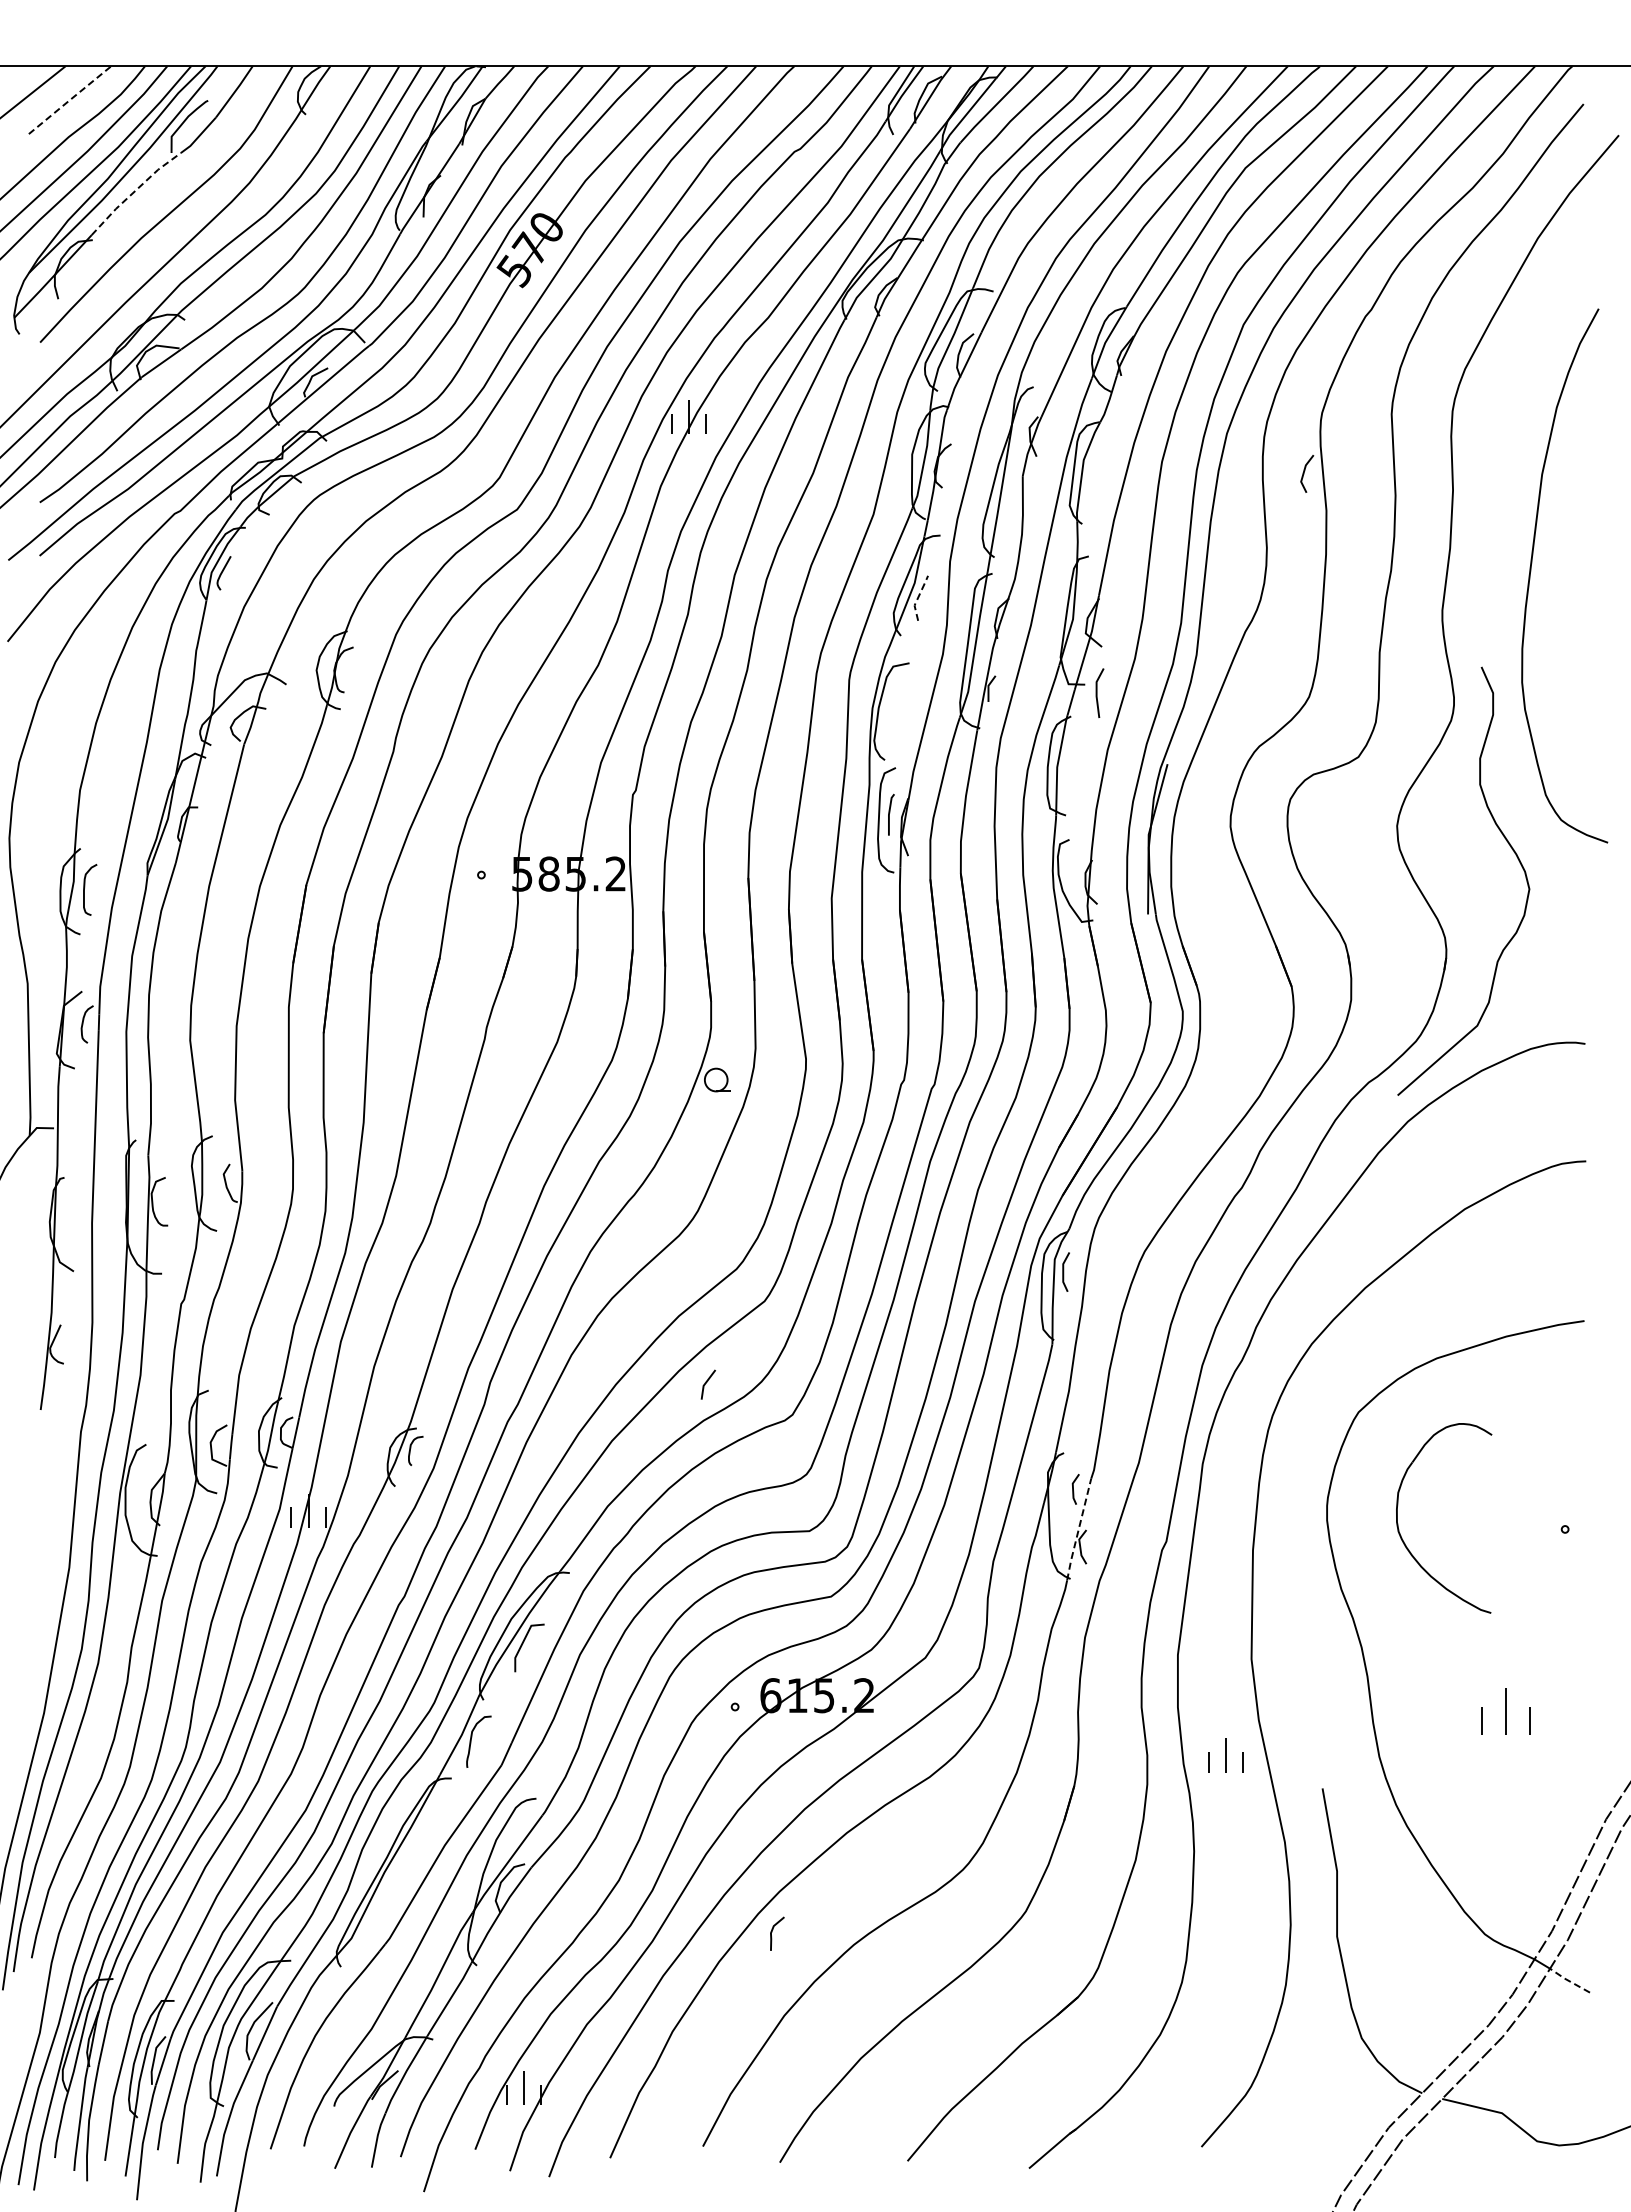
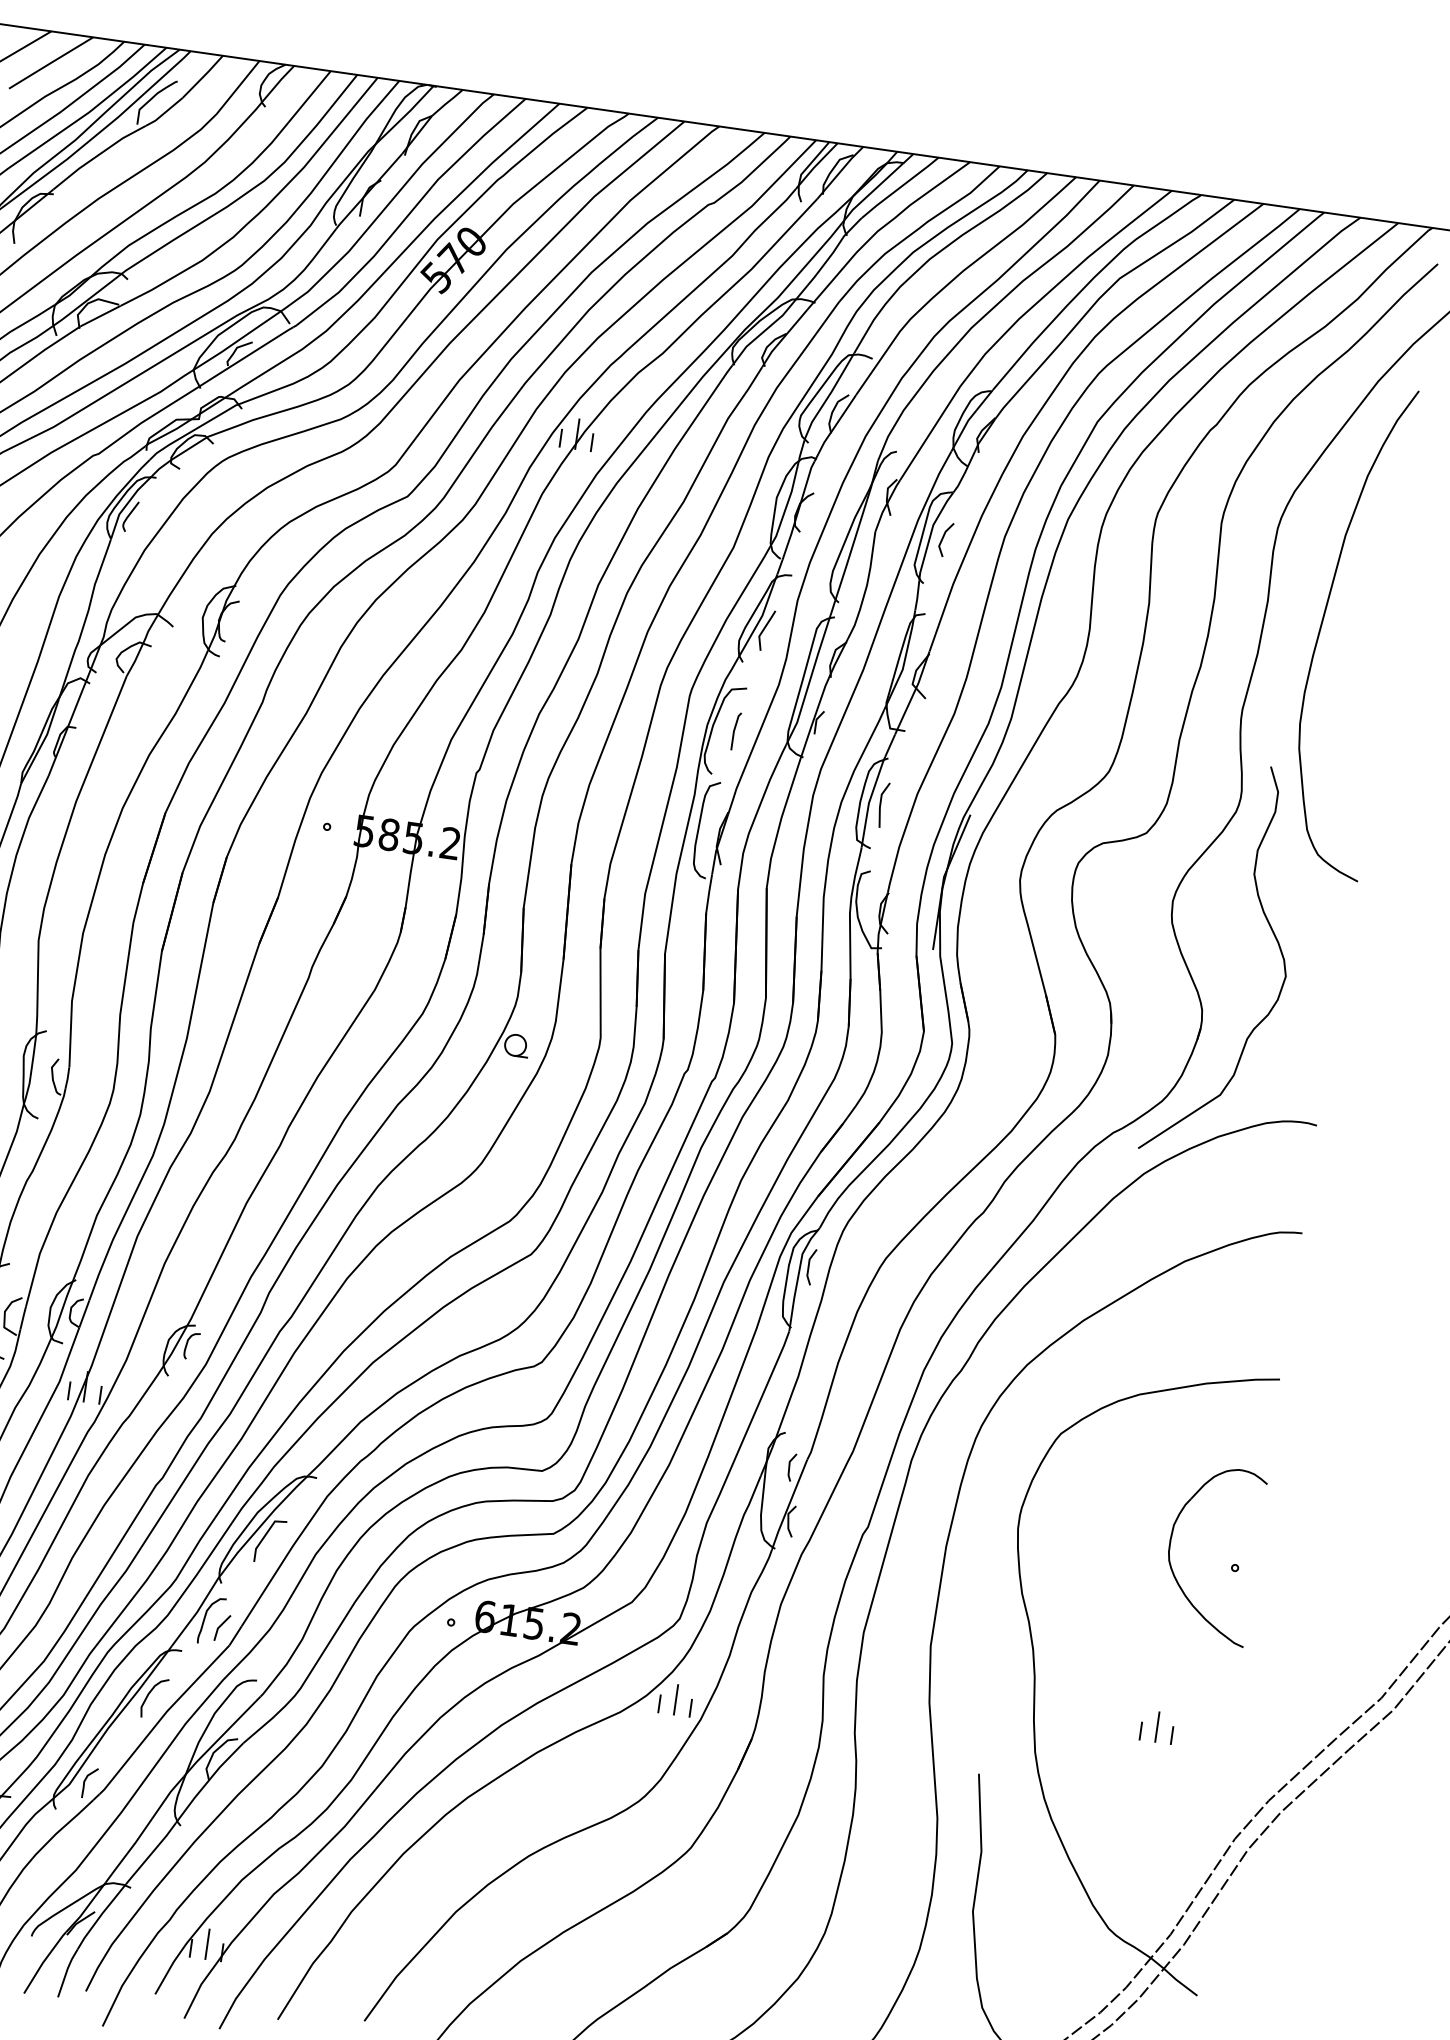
line: (69, 100) -> (50, 63), dashed -> solid
line: (134, 191) -> (98, 155), dashed -> solid
line: (1304, 473) -> (943, 539), moved
curve: (1531, 571) -> (1323, 623), moved
line: (918, 597) -> (763, 629), dashed -> solid
line: (1097, 692) -> (881, 804), moved
line: (890, 813) -> (735, 730), moved
line: (706, 1383) -> (220, 1626), moved
line: (1078, 1530) -> (788, 1505), dashed -> solid
part: (1402, 1537) -> (1172, 1566), moved
part: (1505, 1710) -> (1156, 1726), size x0.71
part: (1225, 1755) -> (675, 1699), moved
curve: (424, 1828) -> (150, 1693), added
line: (772, 1932) -> (85, 1781), moved
line: (1569, 1981) -> (1180, 1982), dashed -> solid

